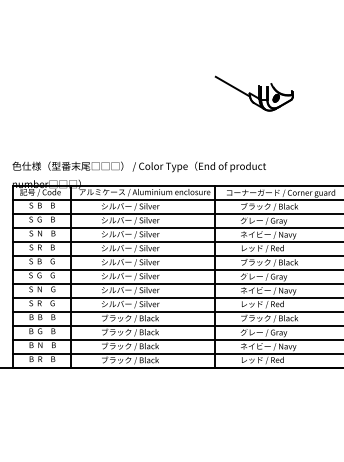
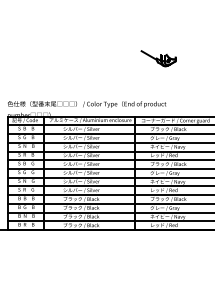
part: (253, 93) -> (158, 58), size x0.71

